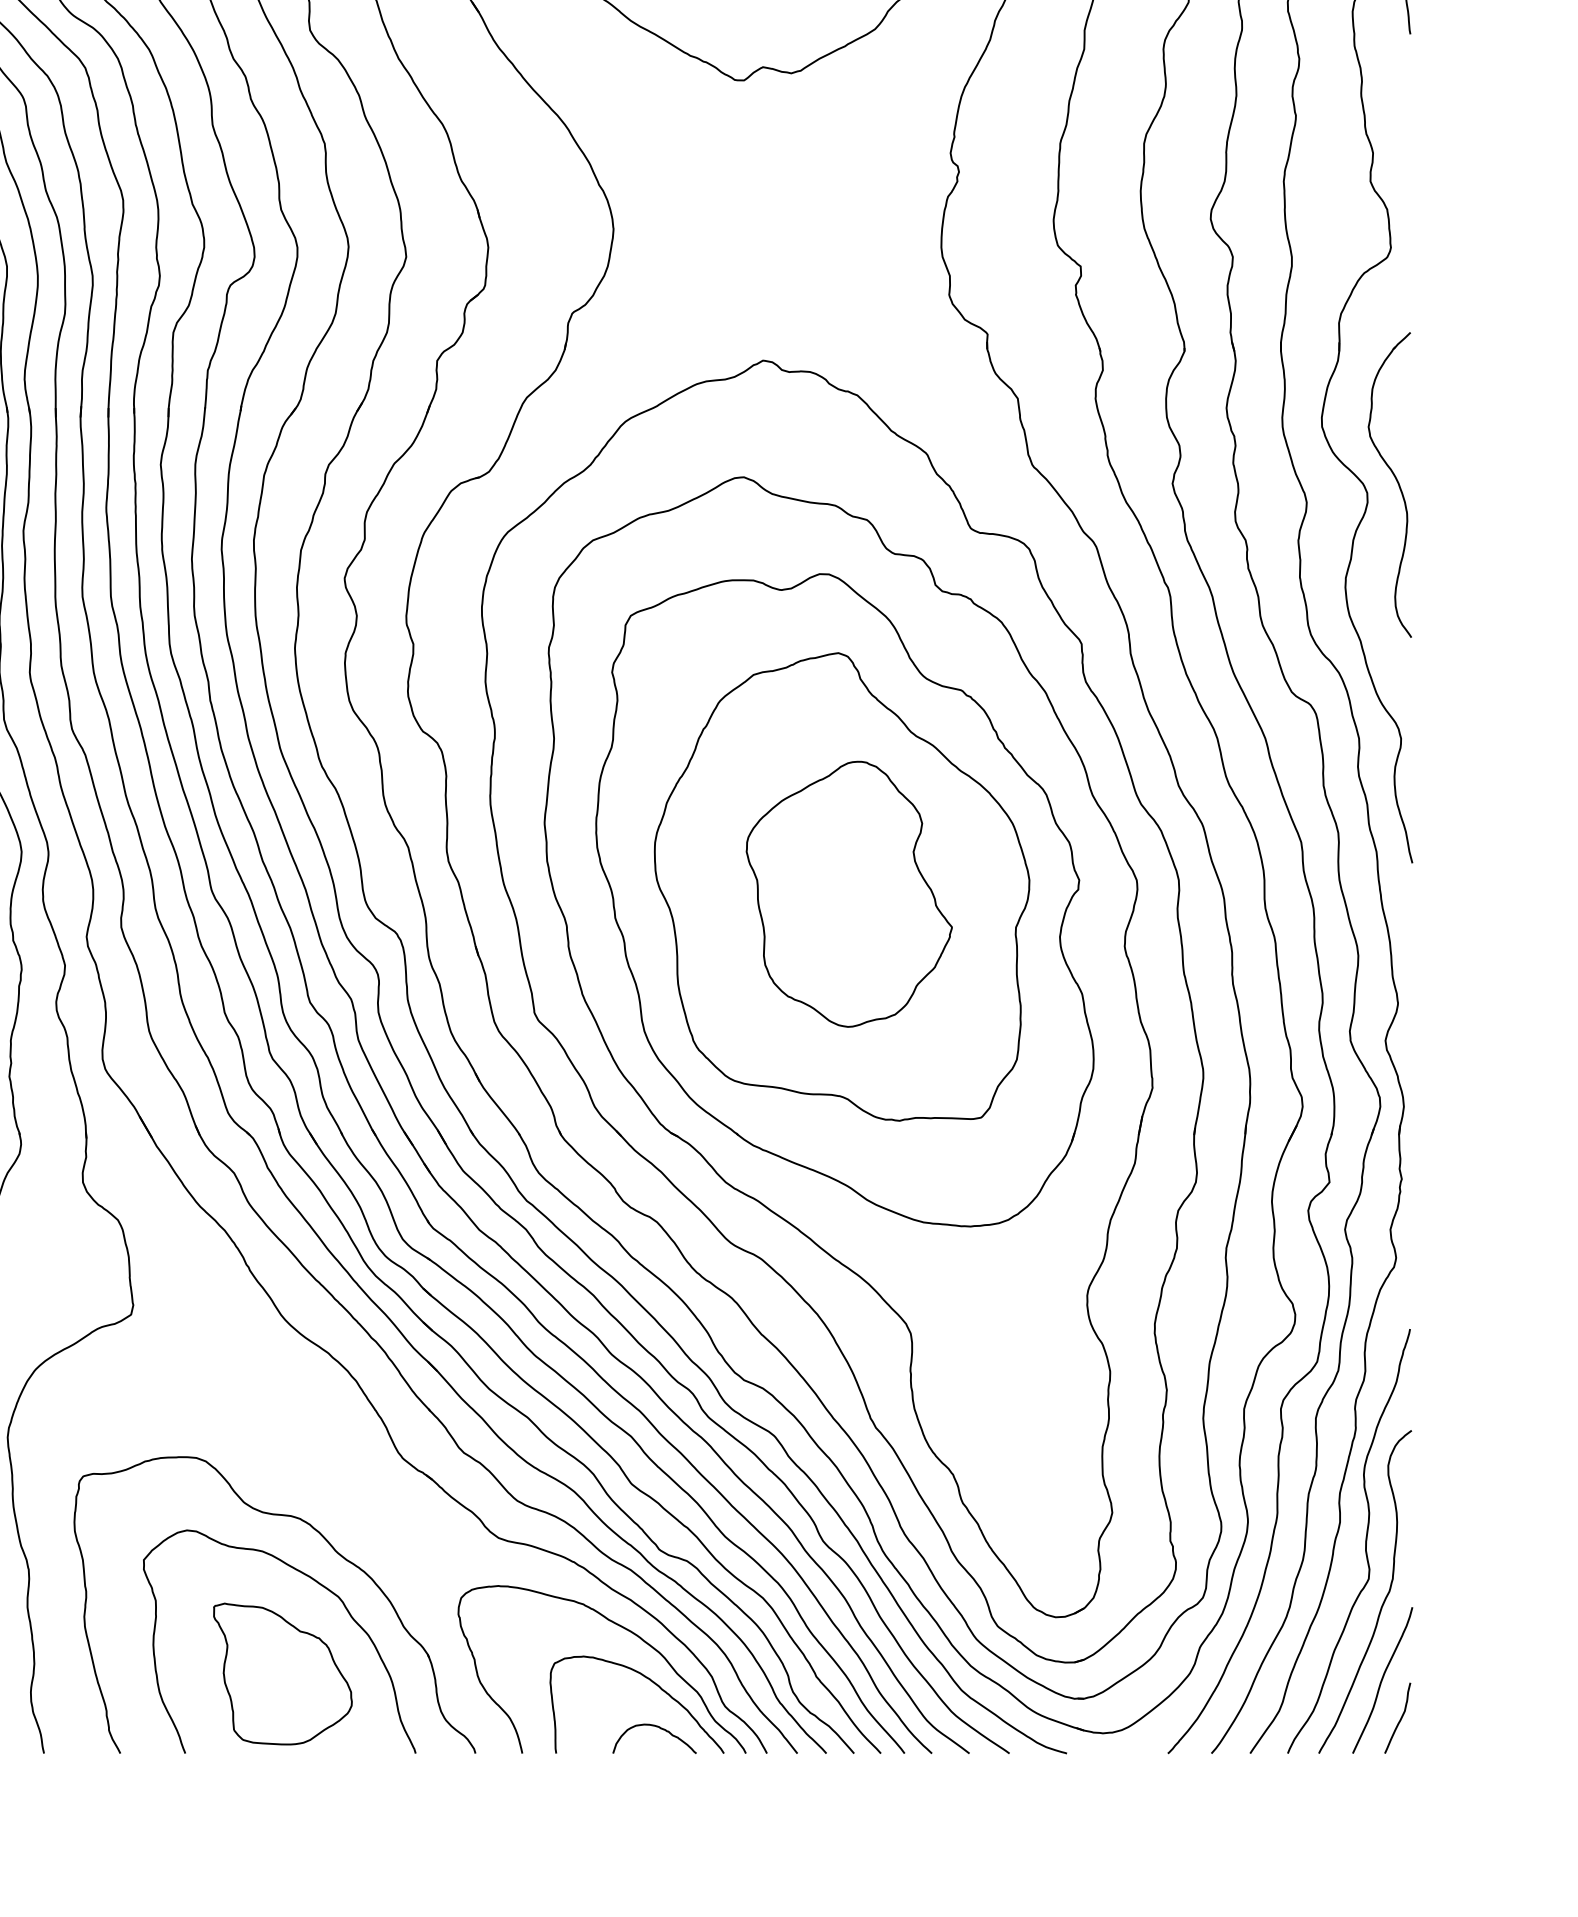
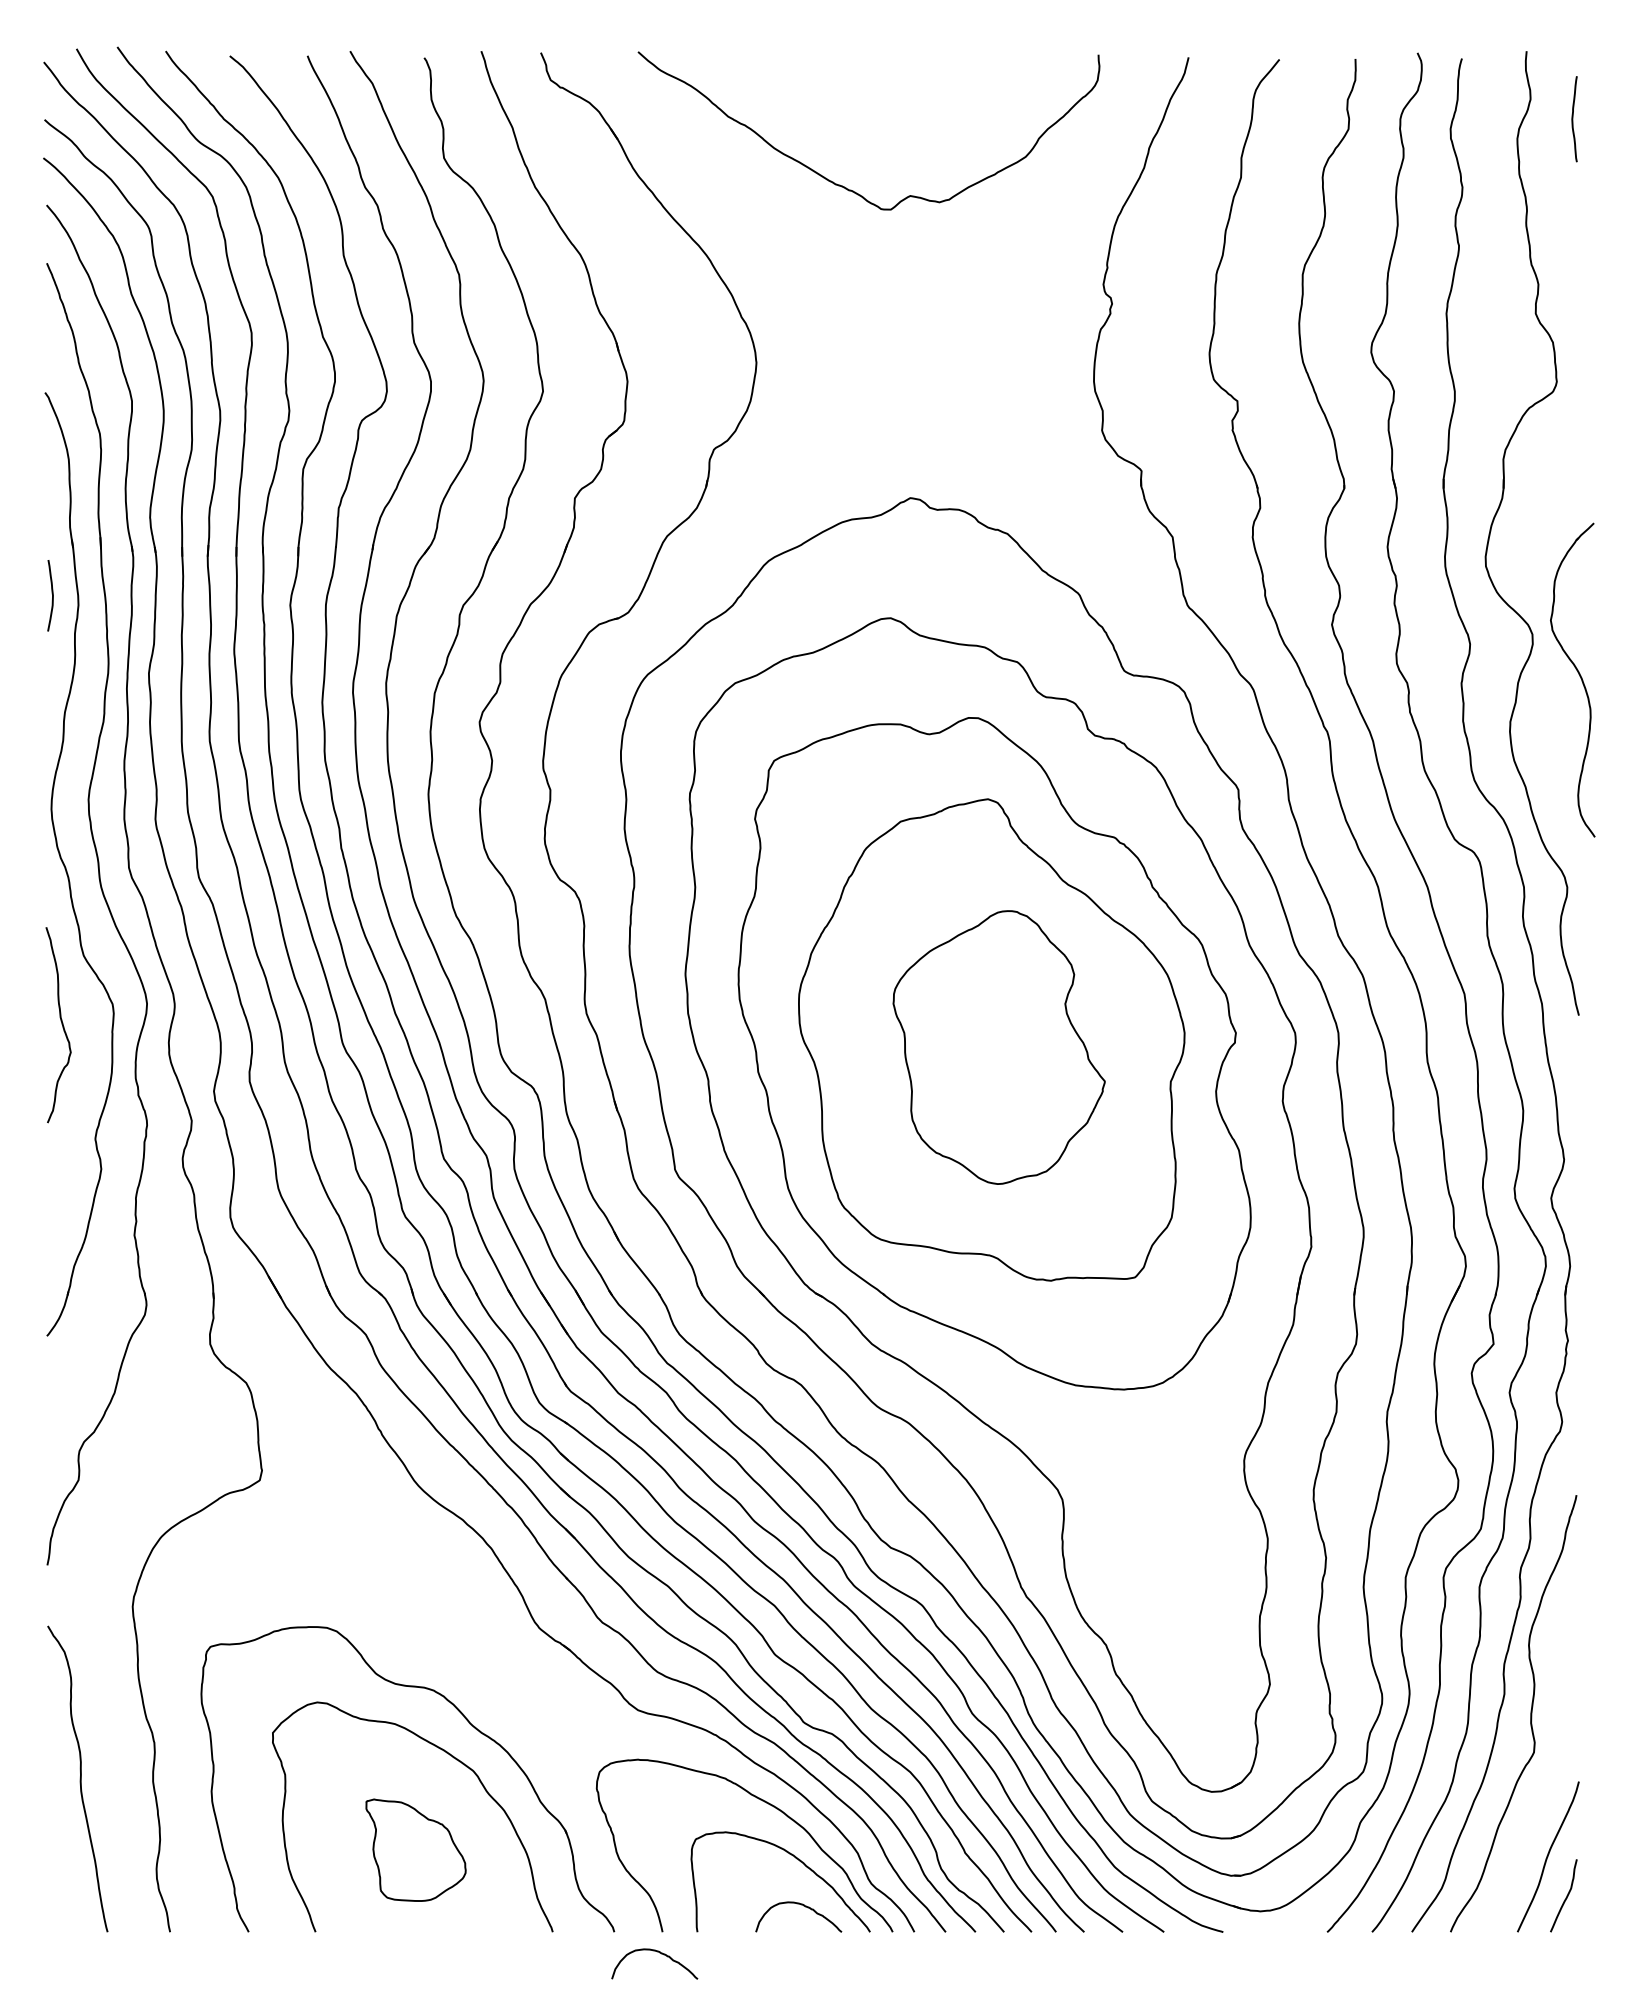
part: (1396, 481) -> (1579, 676), moved
curve: (1383, 1600) -> (1549, 1774), removed
part: (282, 1673) -> (415, 1849), size x0.7
curve: (519, 1774) -> (659, 1953), added

